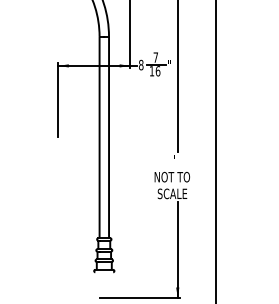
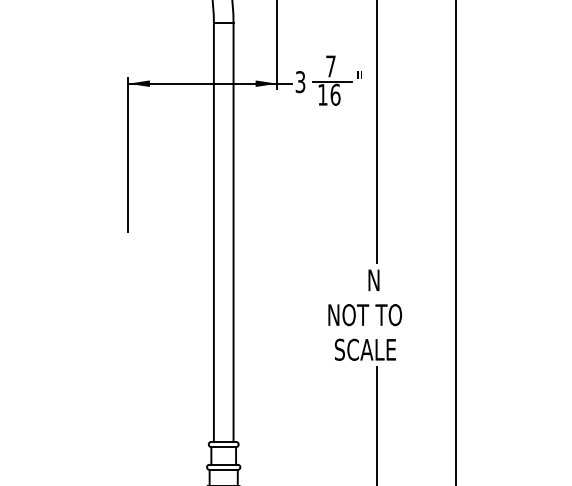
text: (141, 65) -> (301, 82), 8 -> 3
text: (176, 160) -> (373, 280), " -> N

